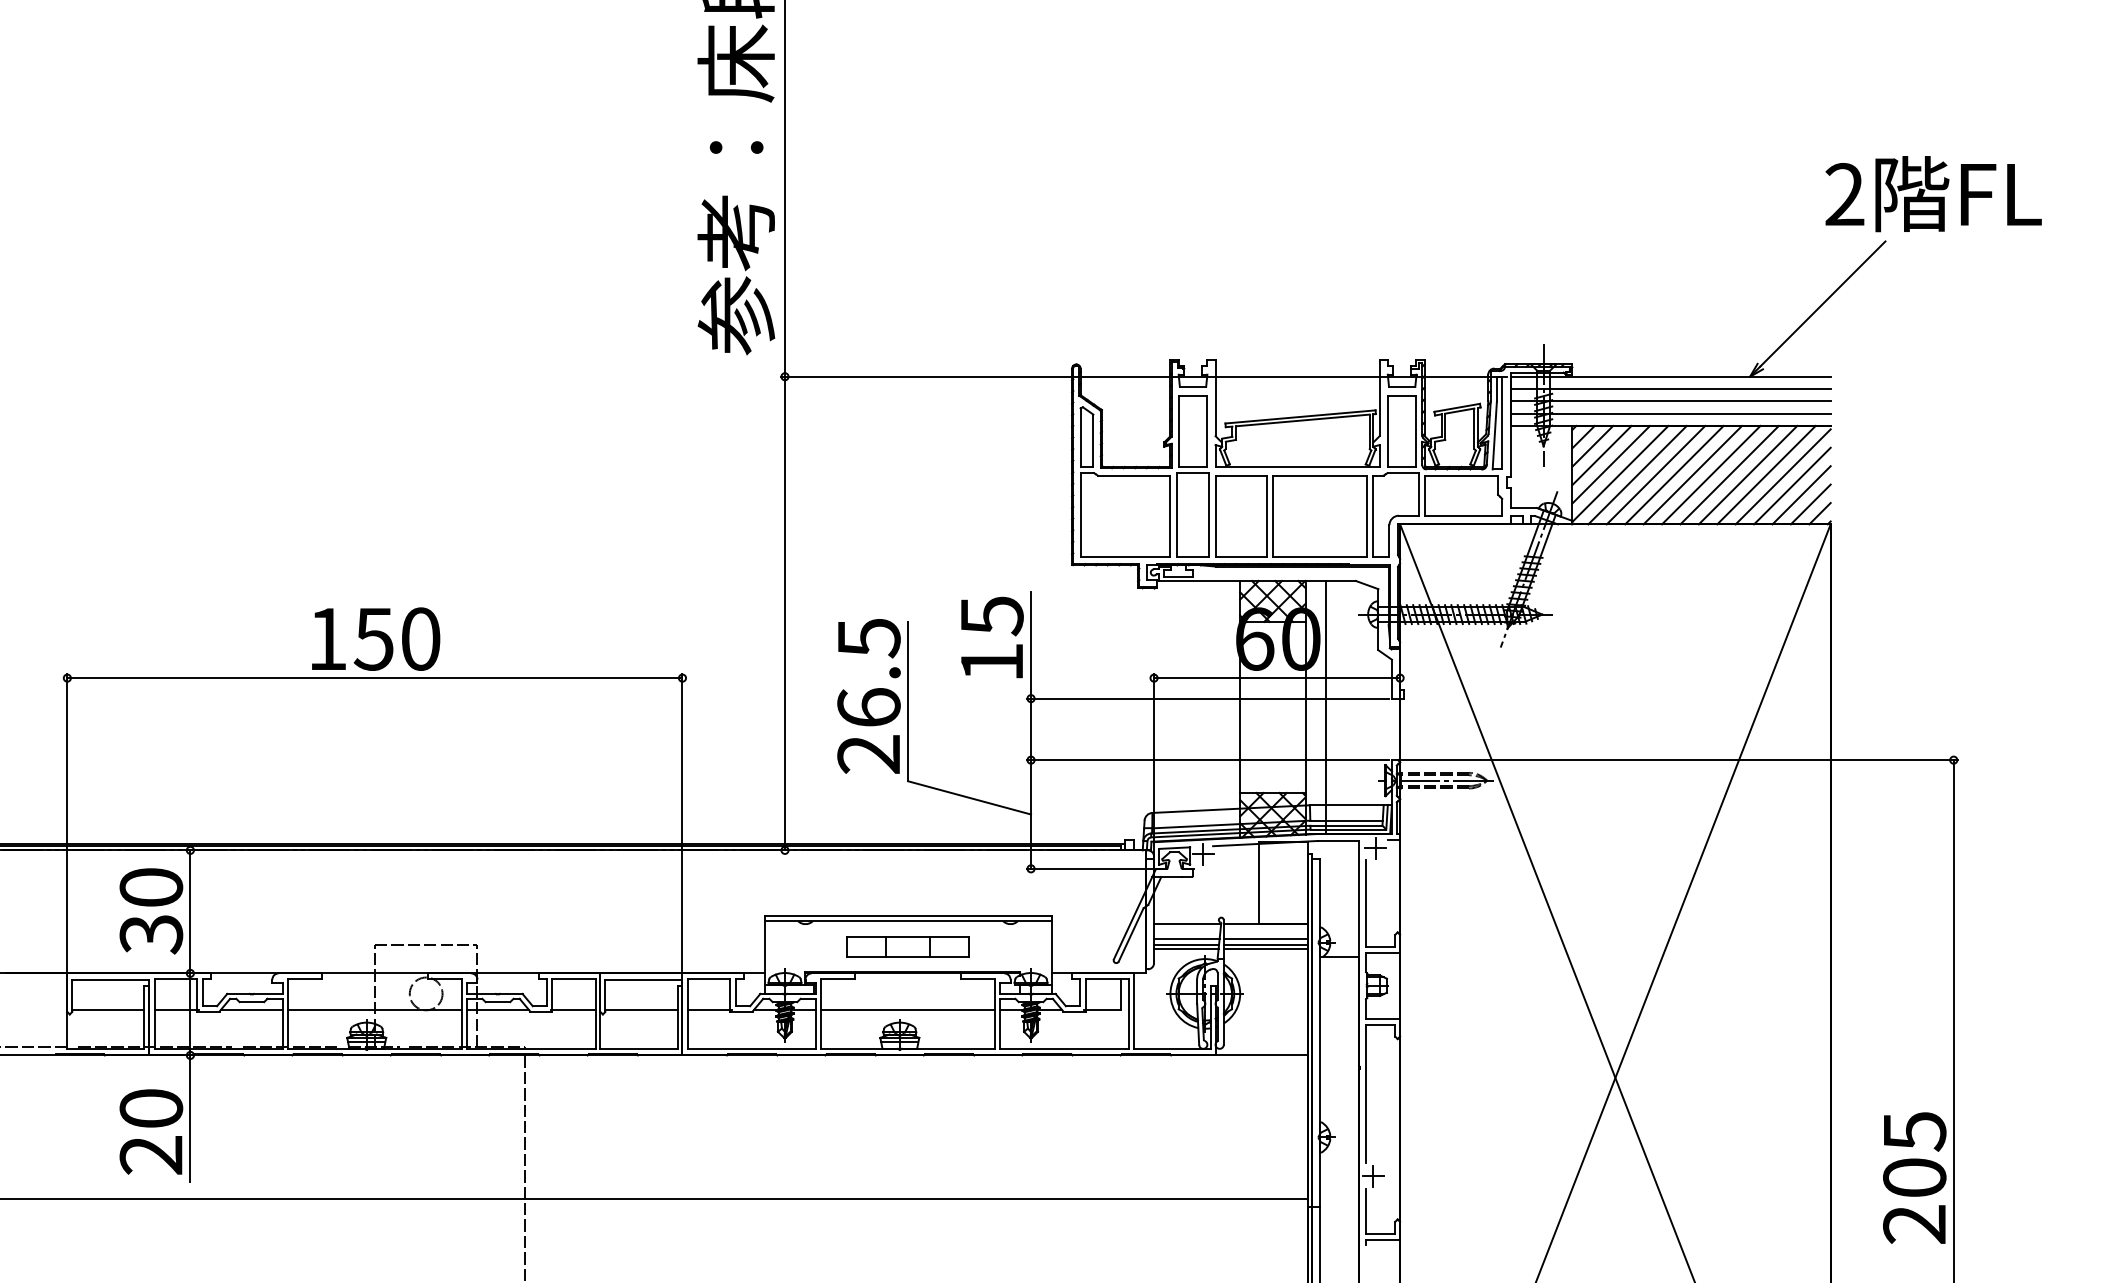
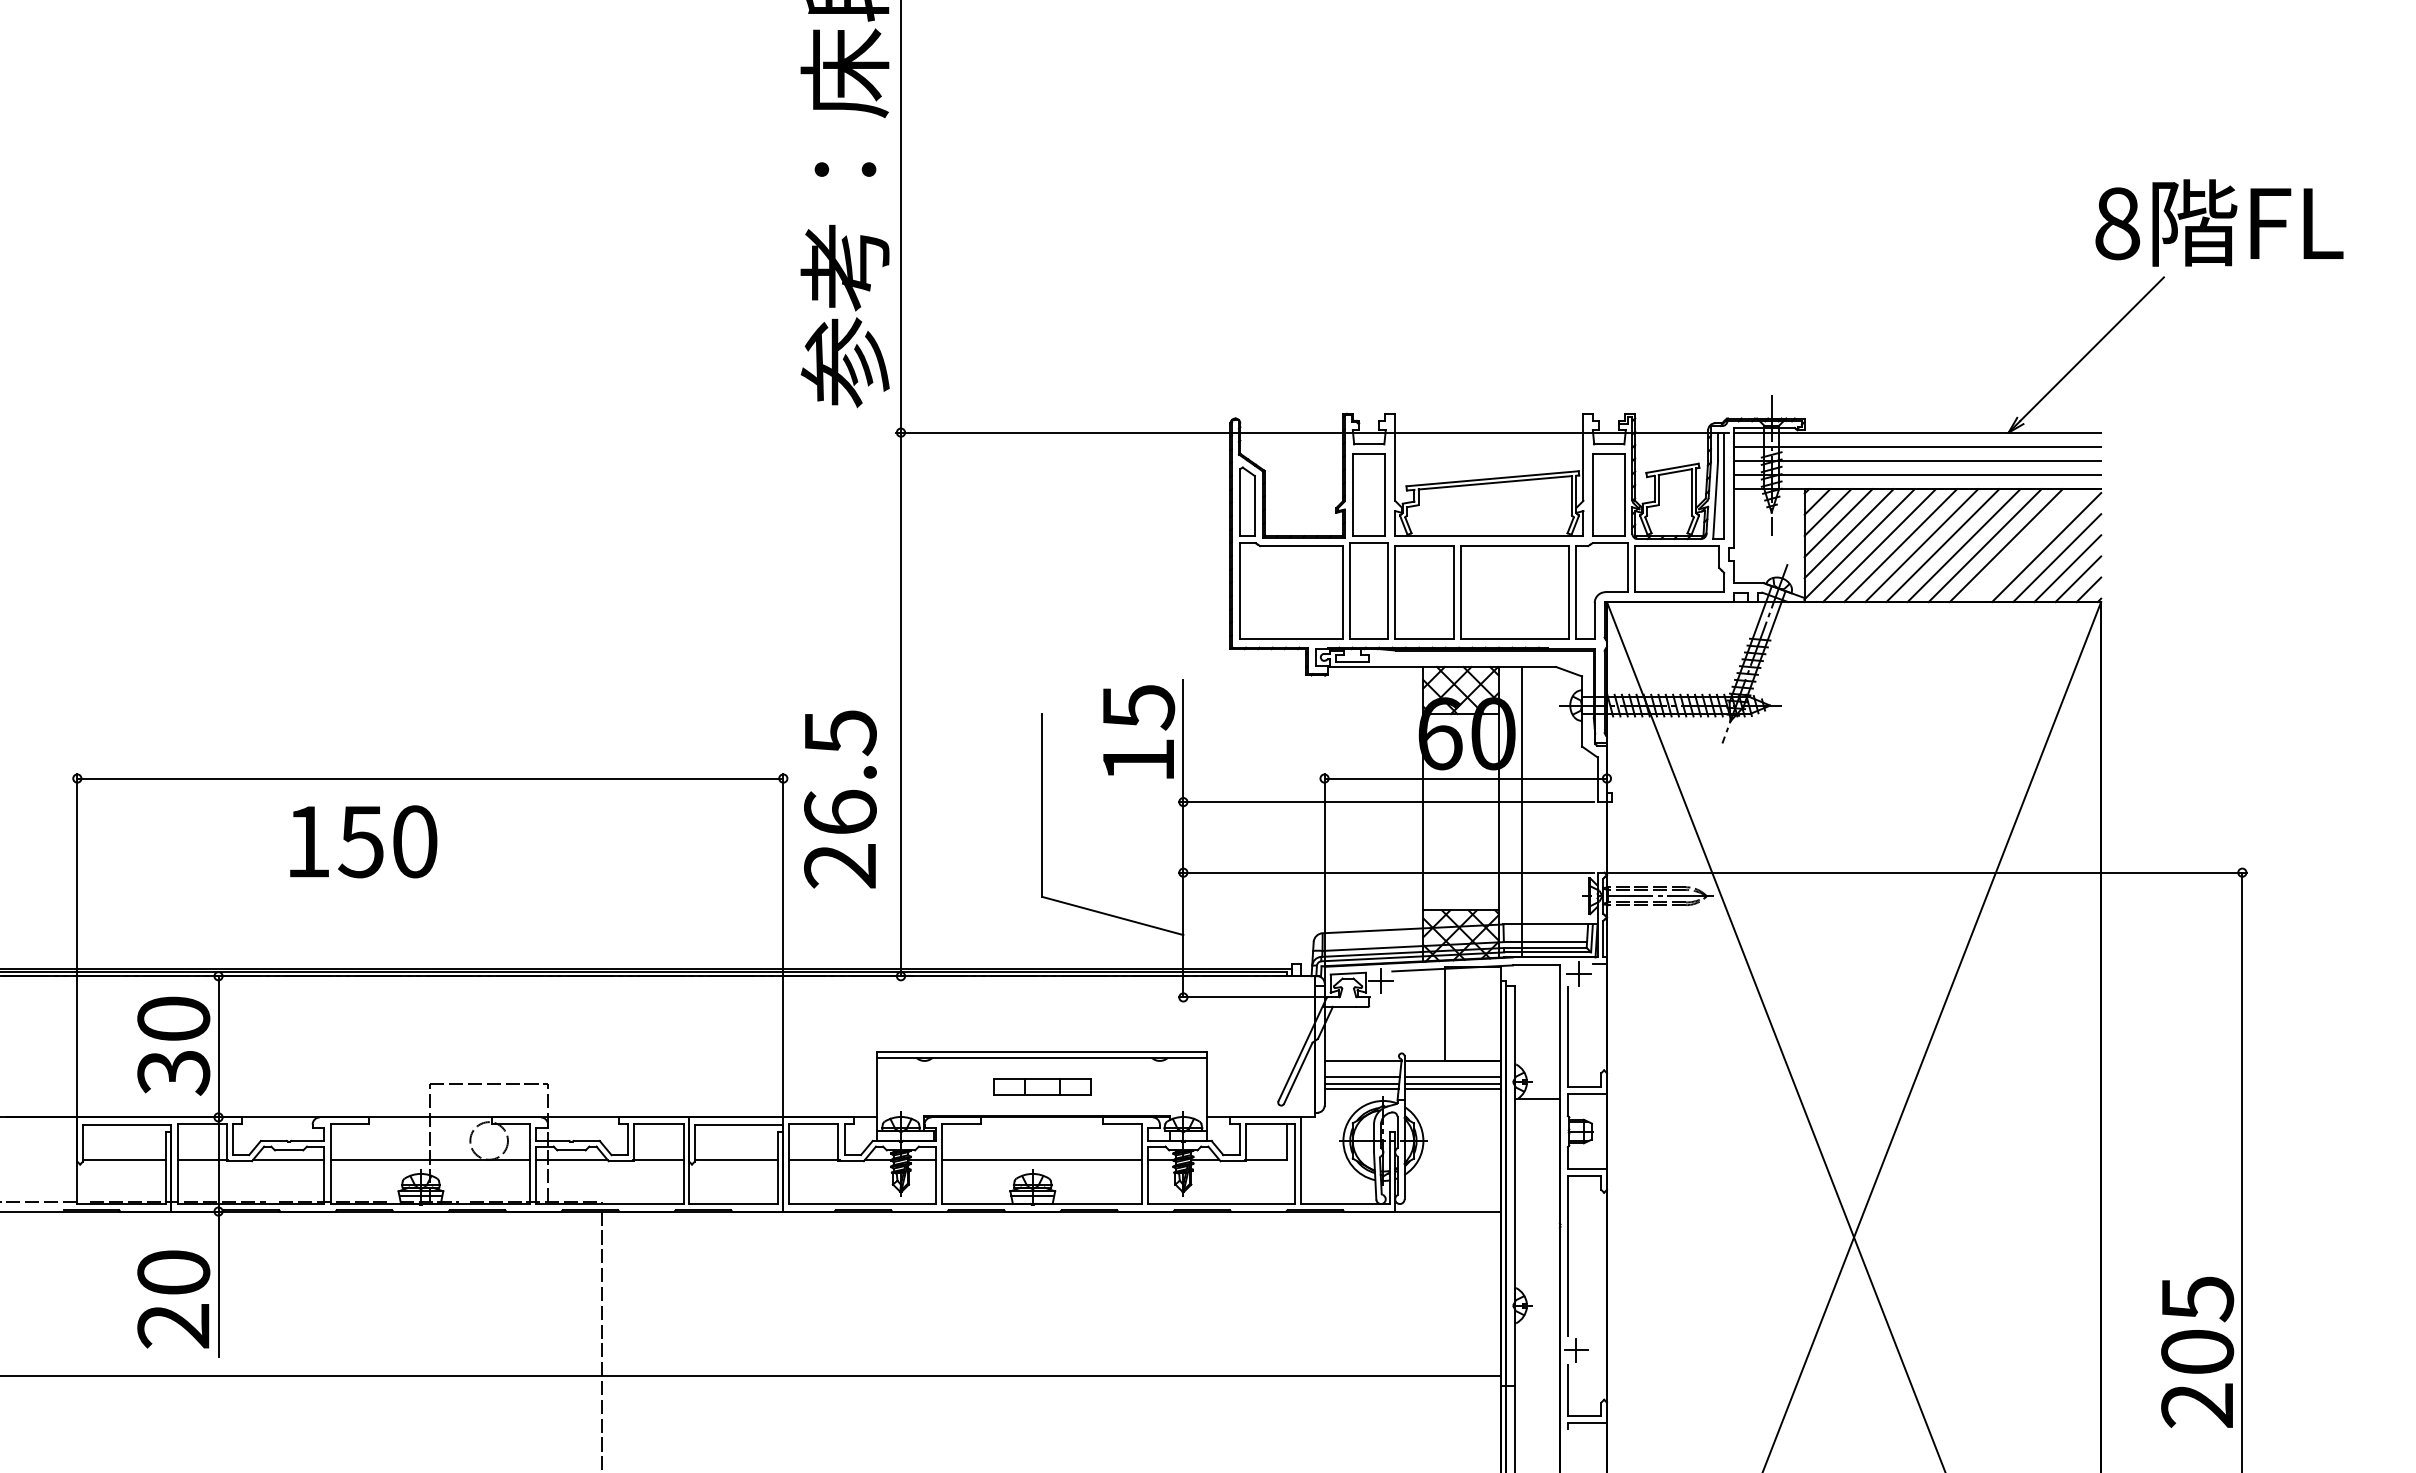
text: (1844, 194) -> (2117, 223), 2 -> 8
line: (1765, 475) -> (2026, 545), removed
text: (375, 638) -> (363, 841), moved
text: (869, 696) -> (840, 799), moved
part: (908, 946) -> (1042, 1086), size x0.7

